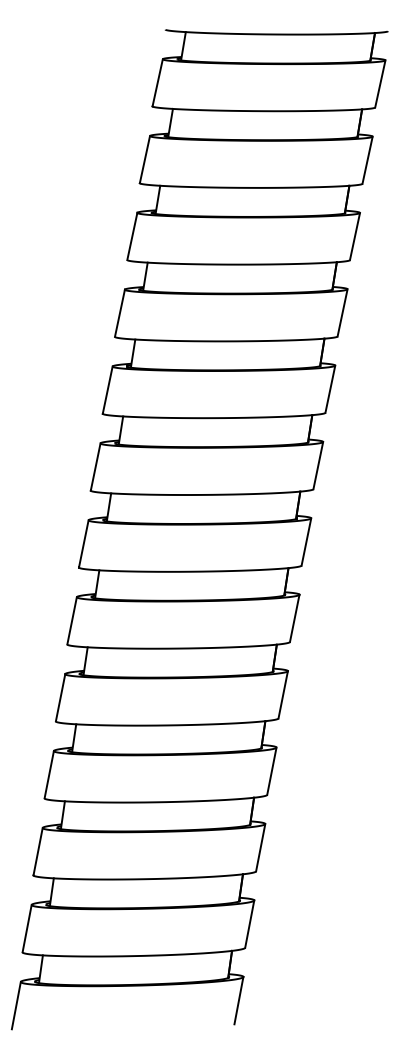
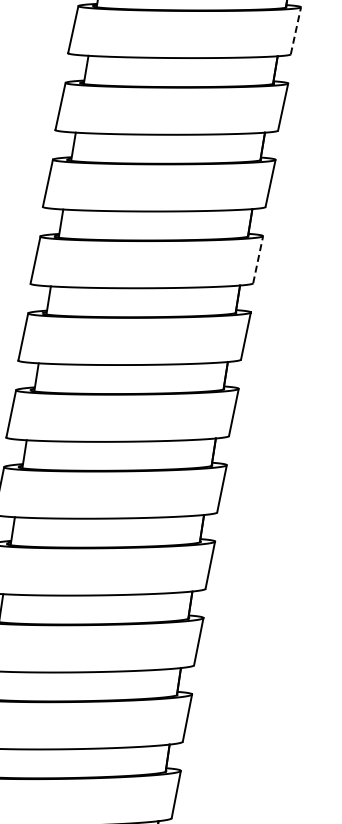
line: (380, 83) -> (296, 30), solid -> dashed
line: (342, 312) -> (258, 259), solid -> dashed

